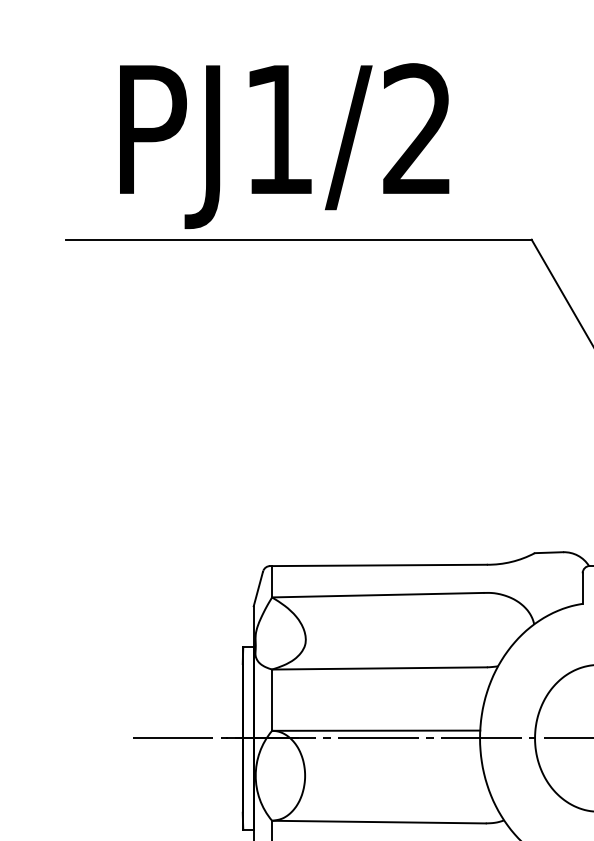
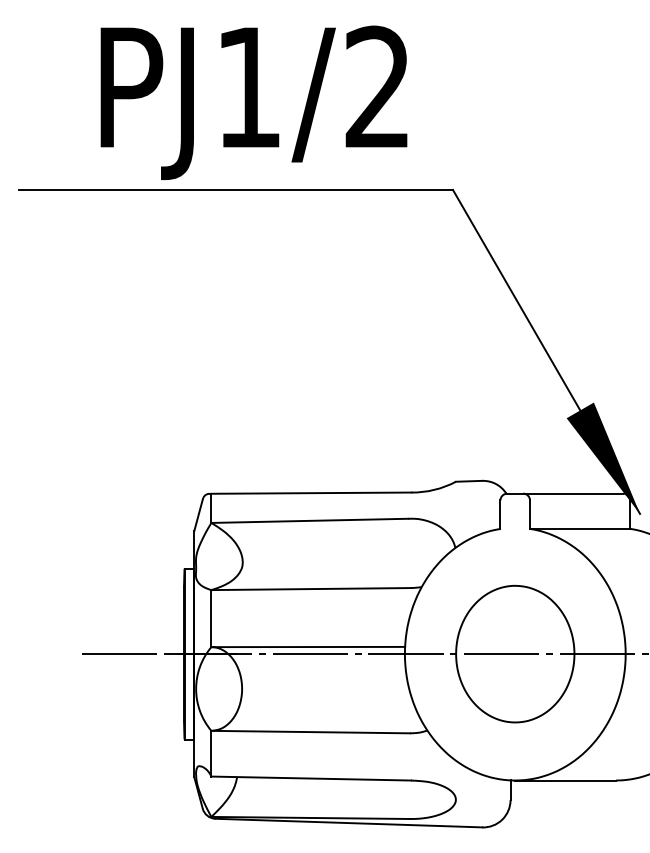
text: (284, 145) -> (253, 102), moved

